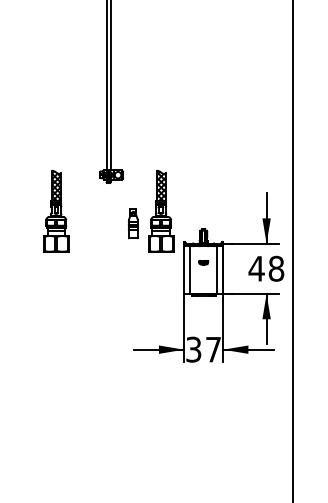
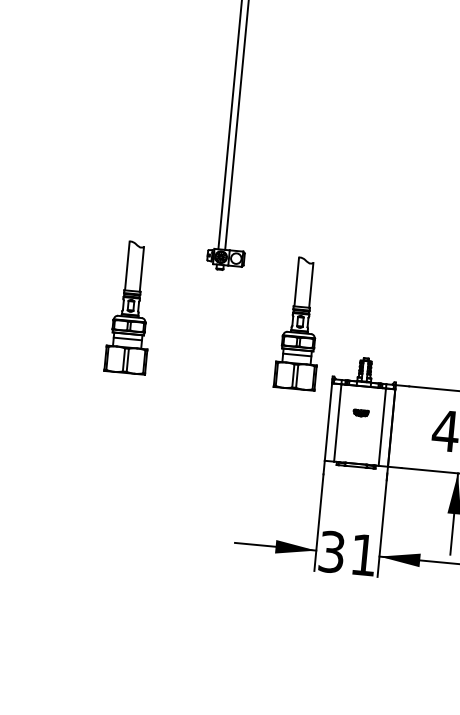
hatch: (55, 186) -> (133, 267), removed
hatch: (160, 186) -> (303, 283), removed
part: (132, 223) -> (252, 338), removed
text: (213, 349) -> (363, 554), 37 -> 31

